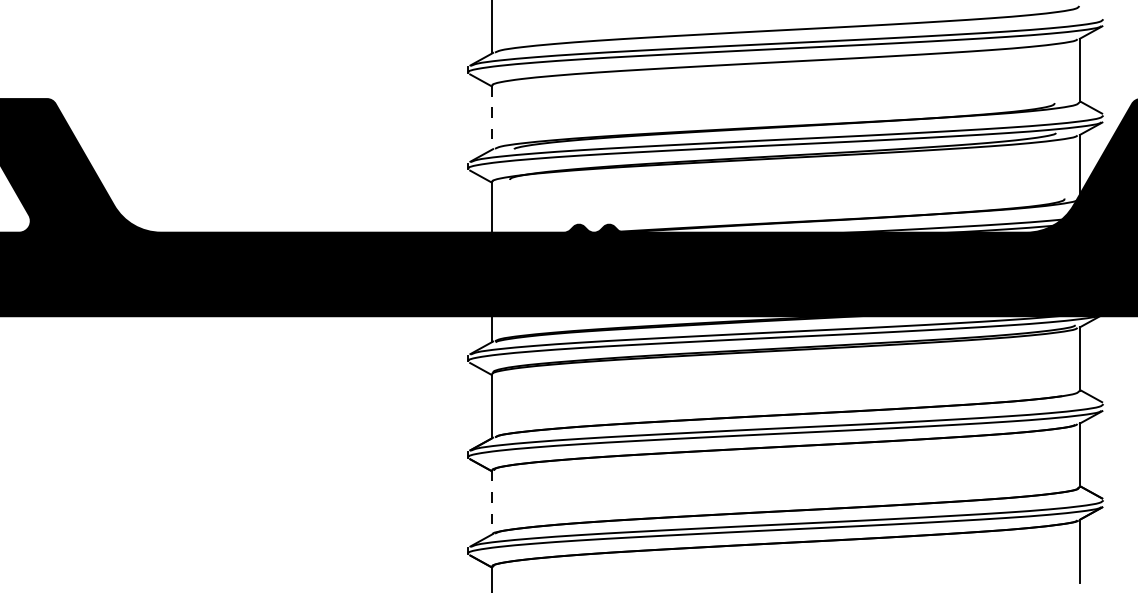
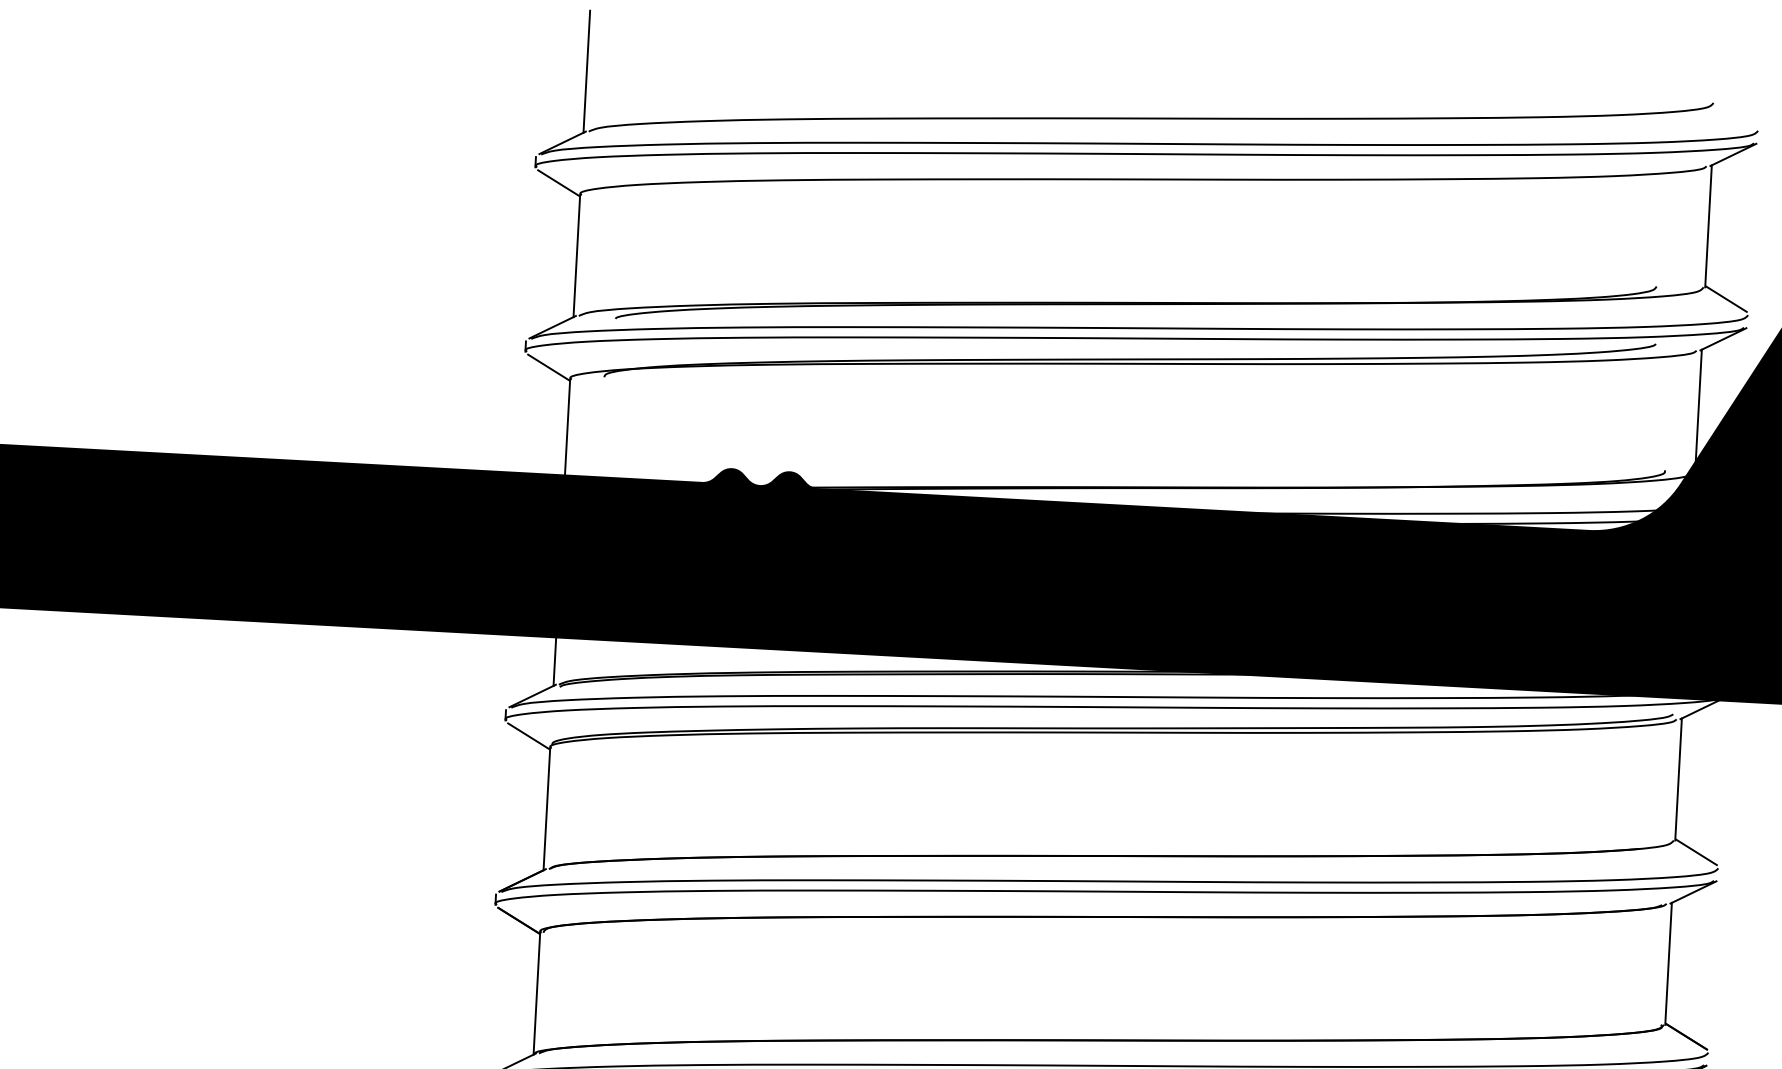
line: (492, 117) -> (577, 255), dashed -> solid
line: (492, 502) -> (537, 993), dashed -> solid

